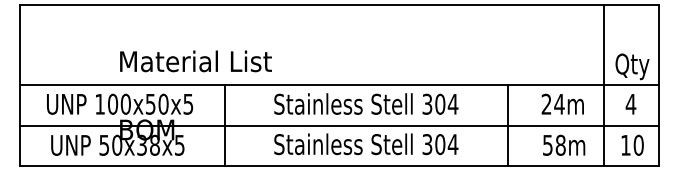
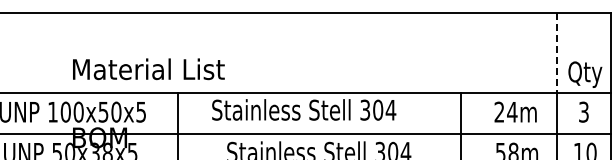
line: (604, 45) -> (557, 53), solid -> dashed
text: (366, 103) -> (304, 109), moved
text: (630, 103) -> (583, 111), 4 -> 3

